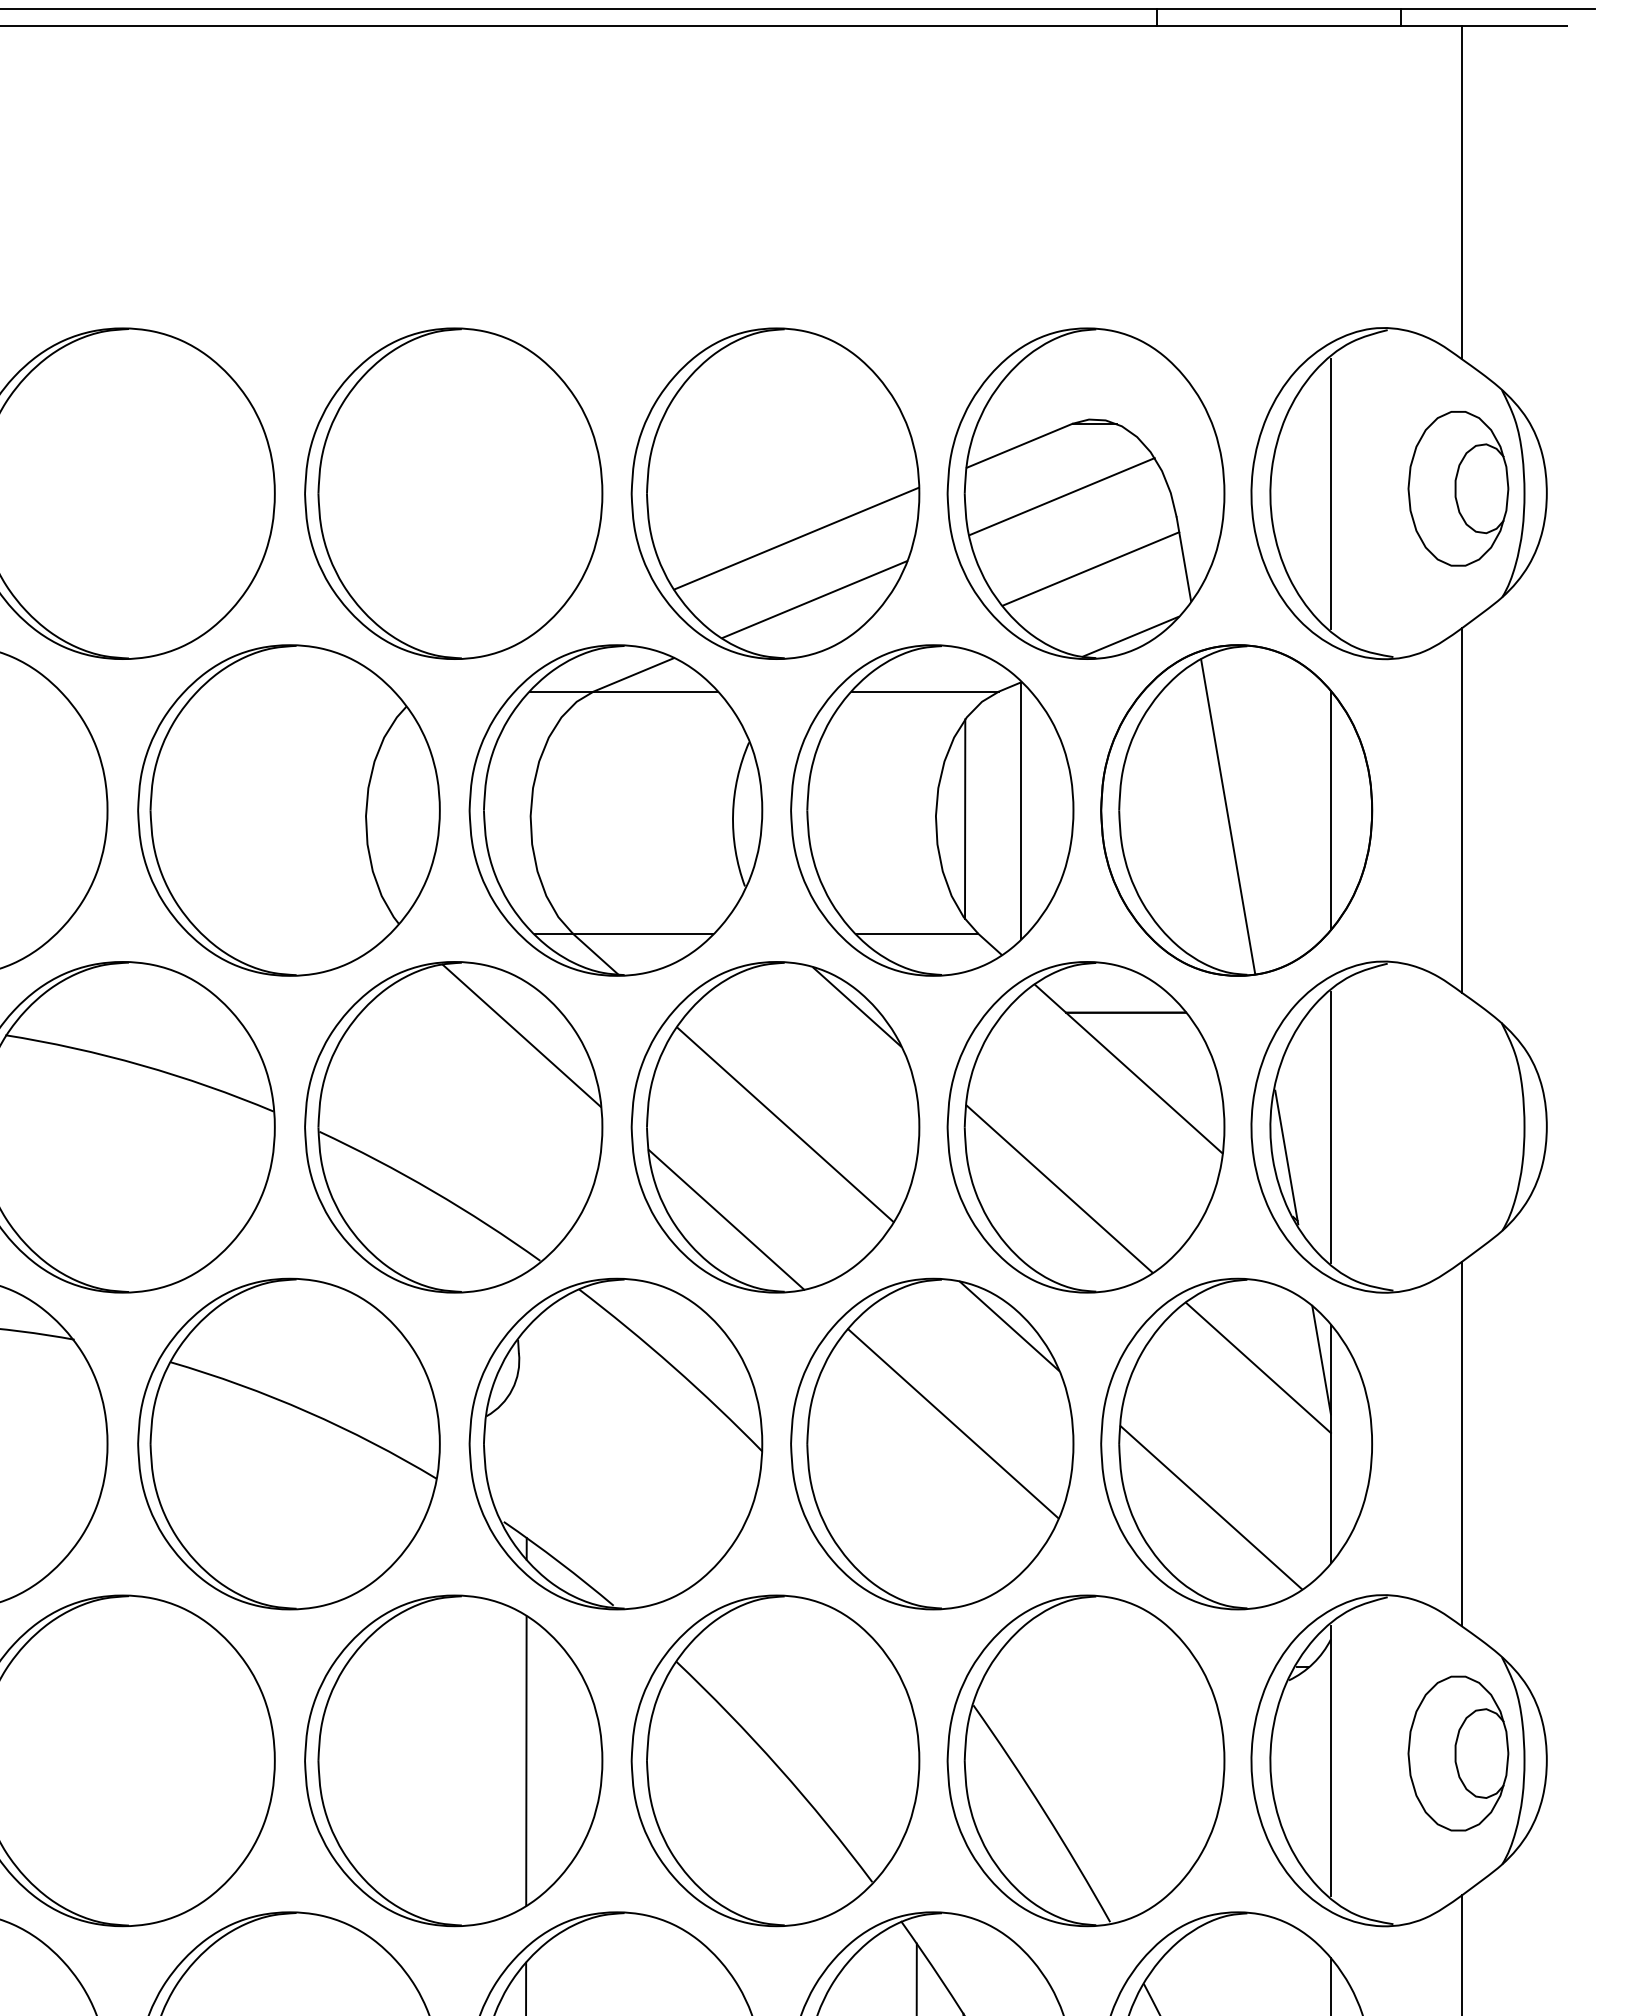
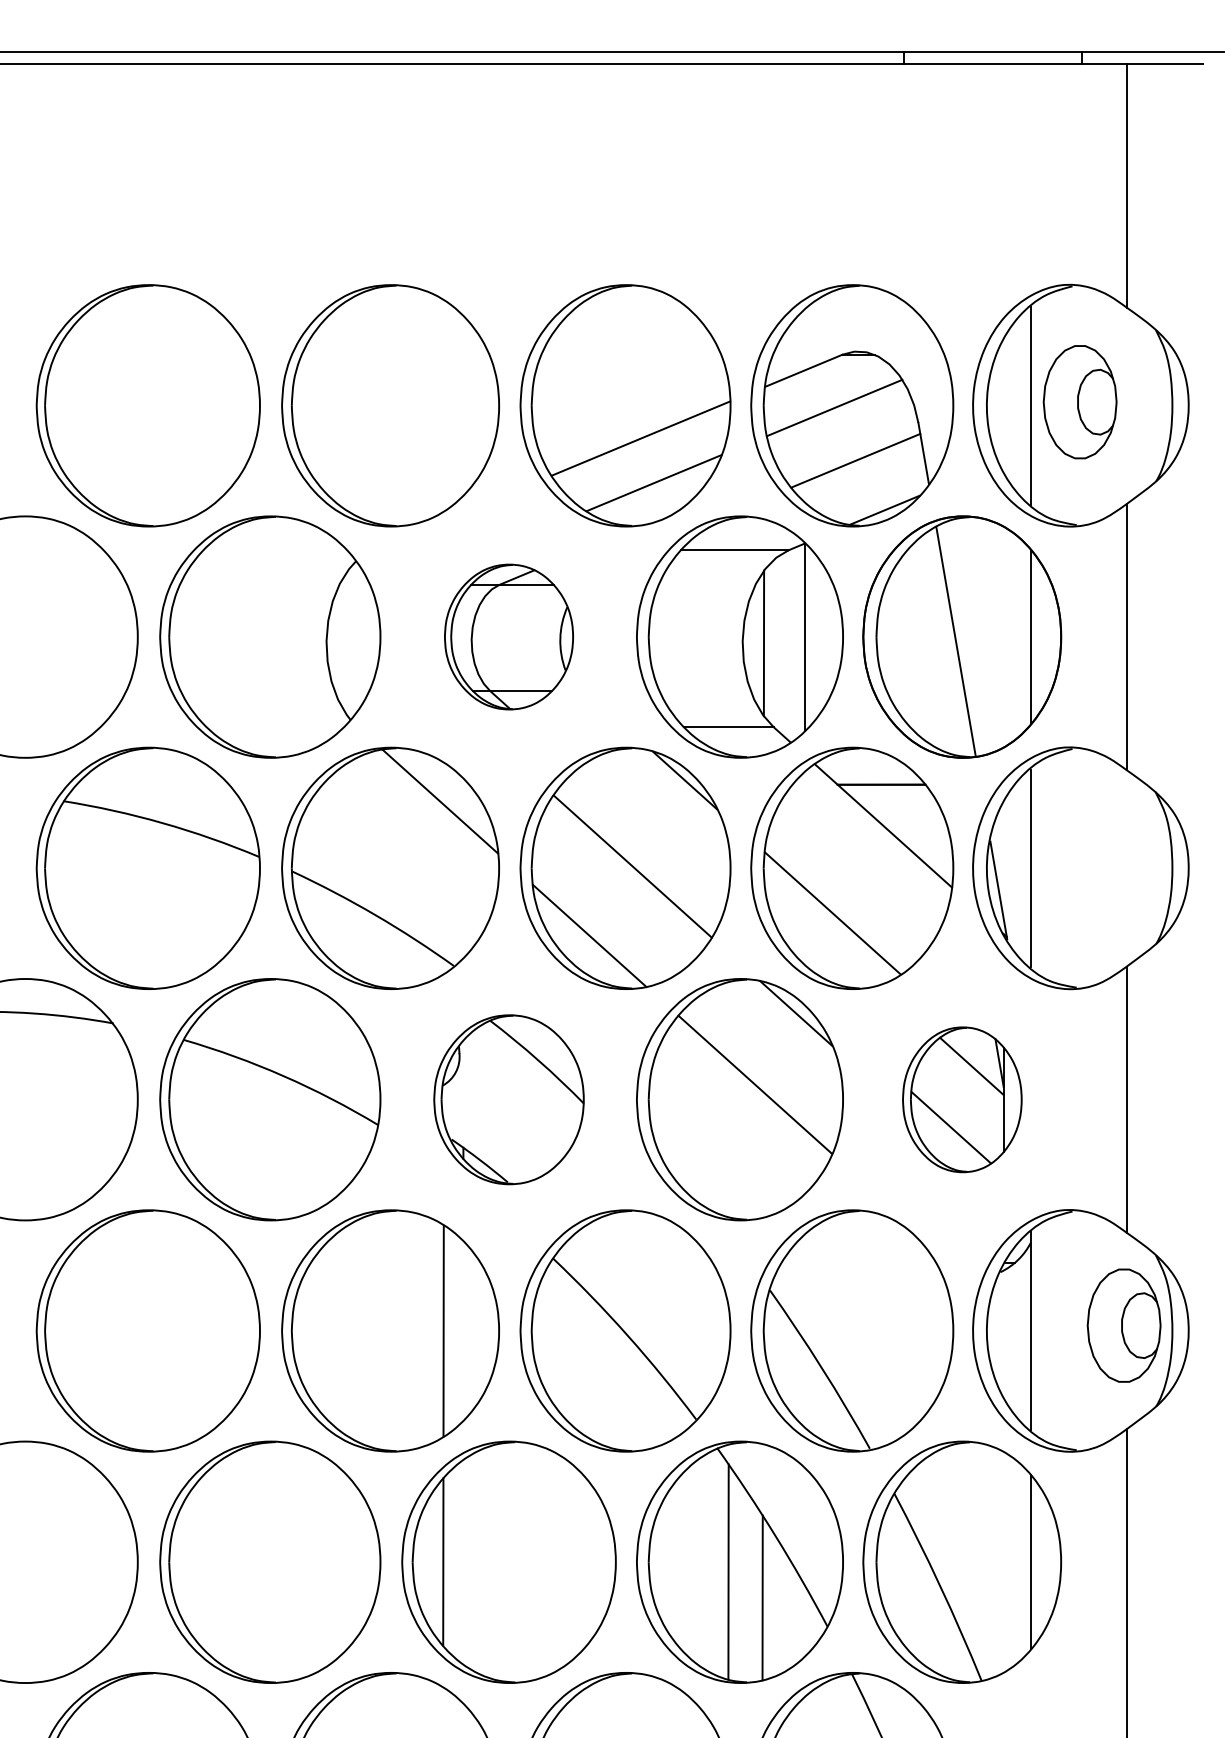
part: (1457, 489) -> (1079, 402), moved
part: (615, 809) -> (508, 636), size x0.6
part: (615, 1443) -> (508, 1099), size x0.7
part: (1237, 1443) -> (962, 1099), size x0.6

